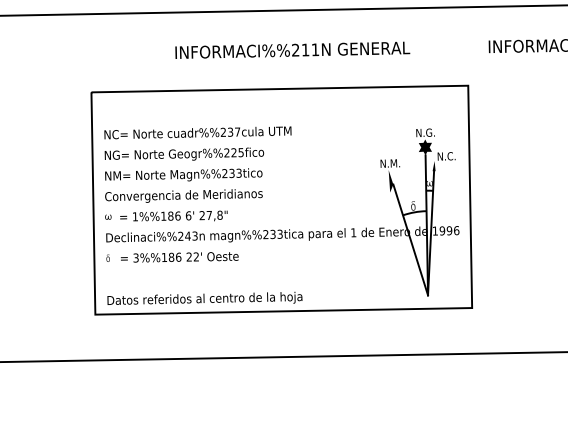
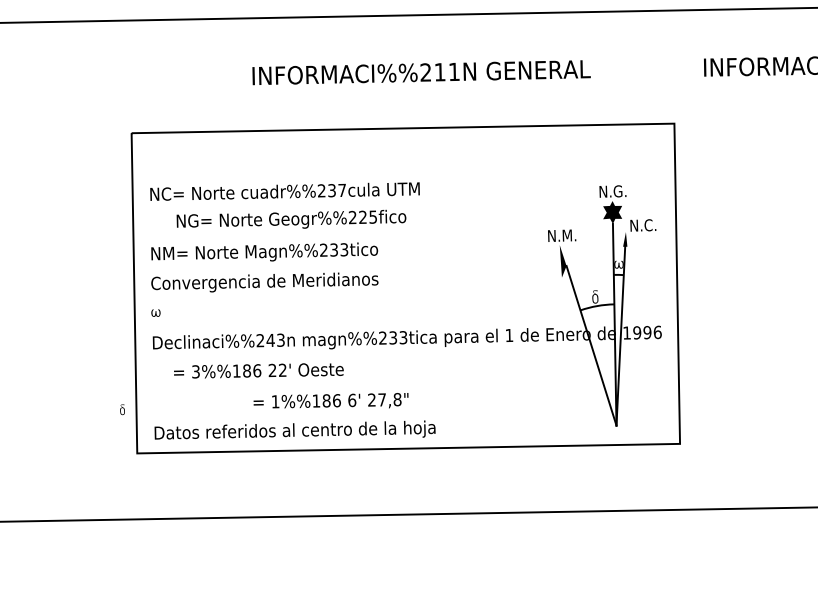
text: (184, 153) -> (291, 218), moved
text: (173, 215) -> (330, 399), moved
part: (107, 257) -> (121, 408), moved

